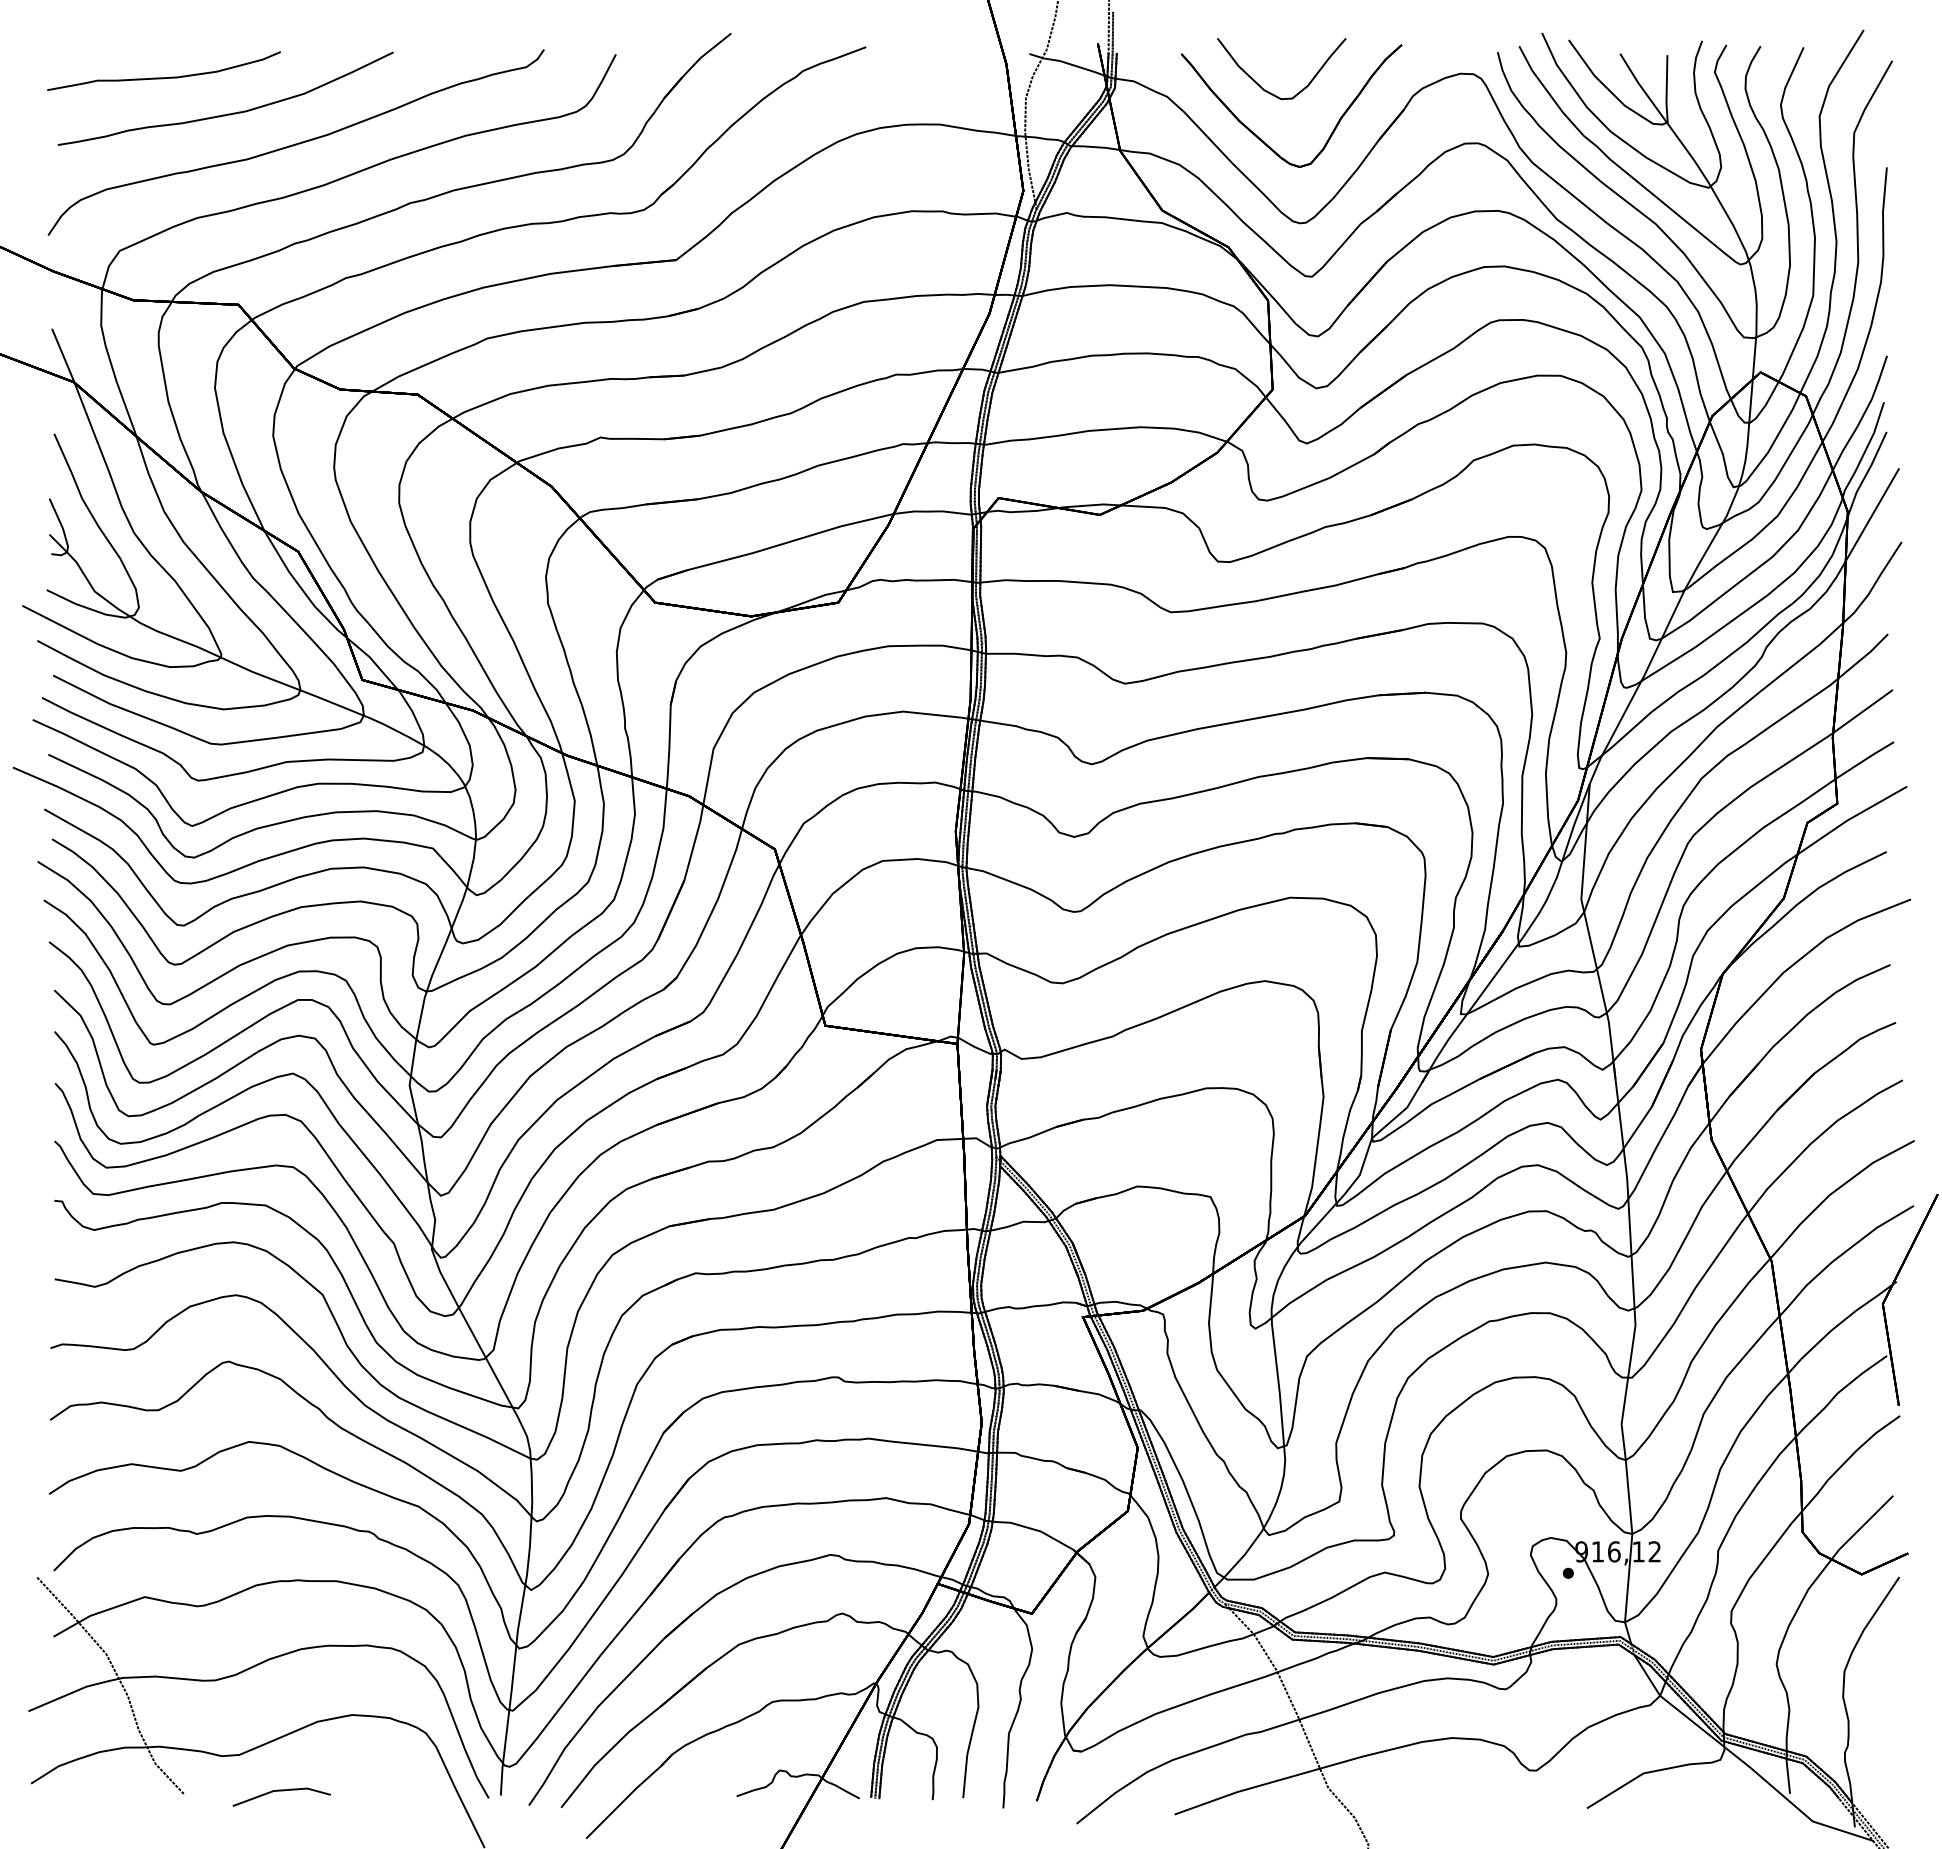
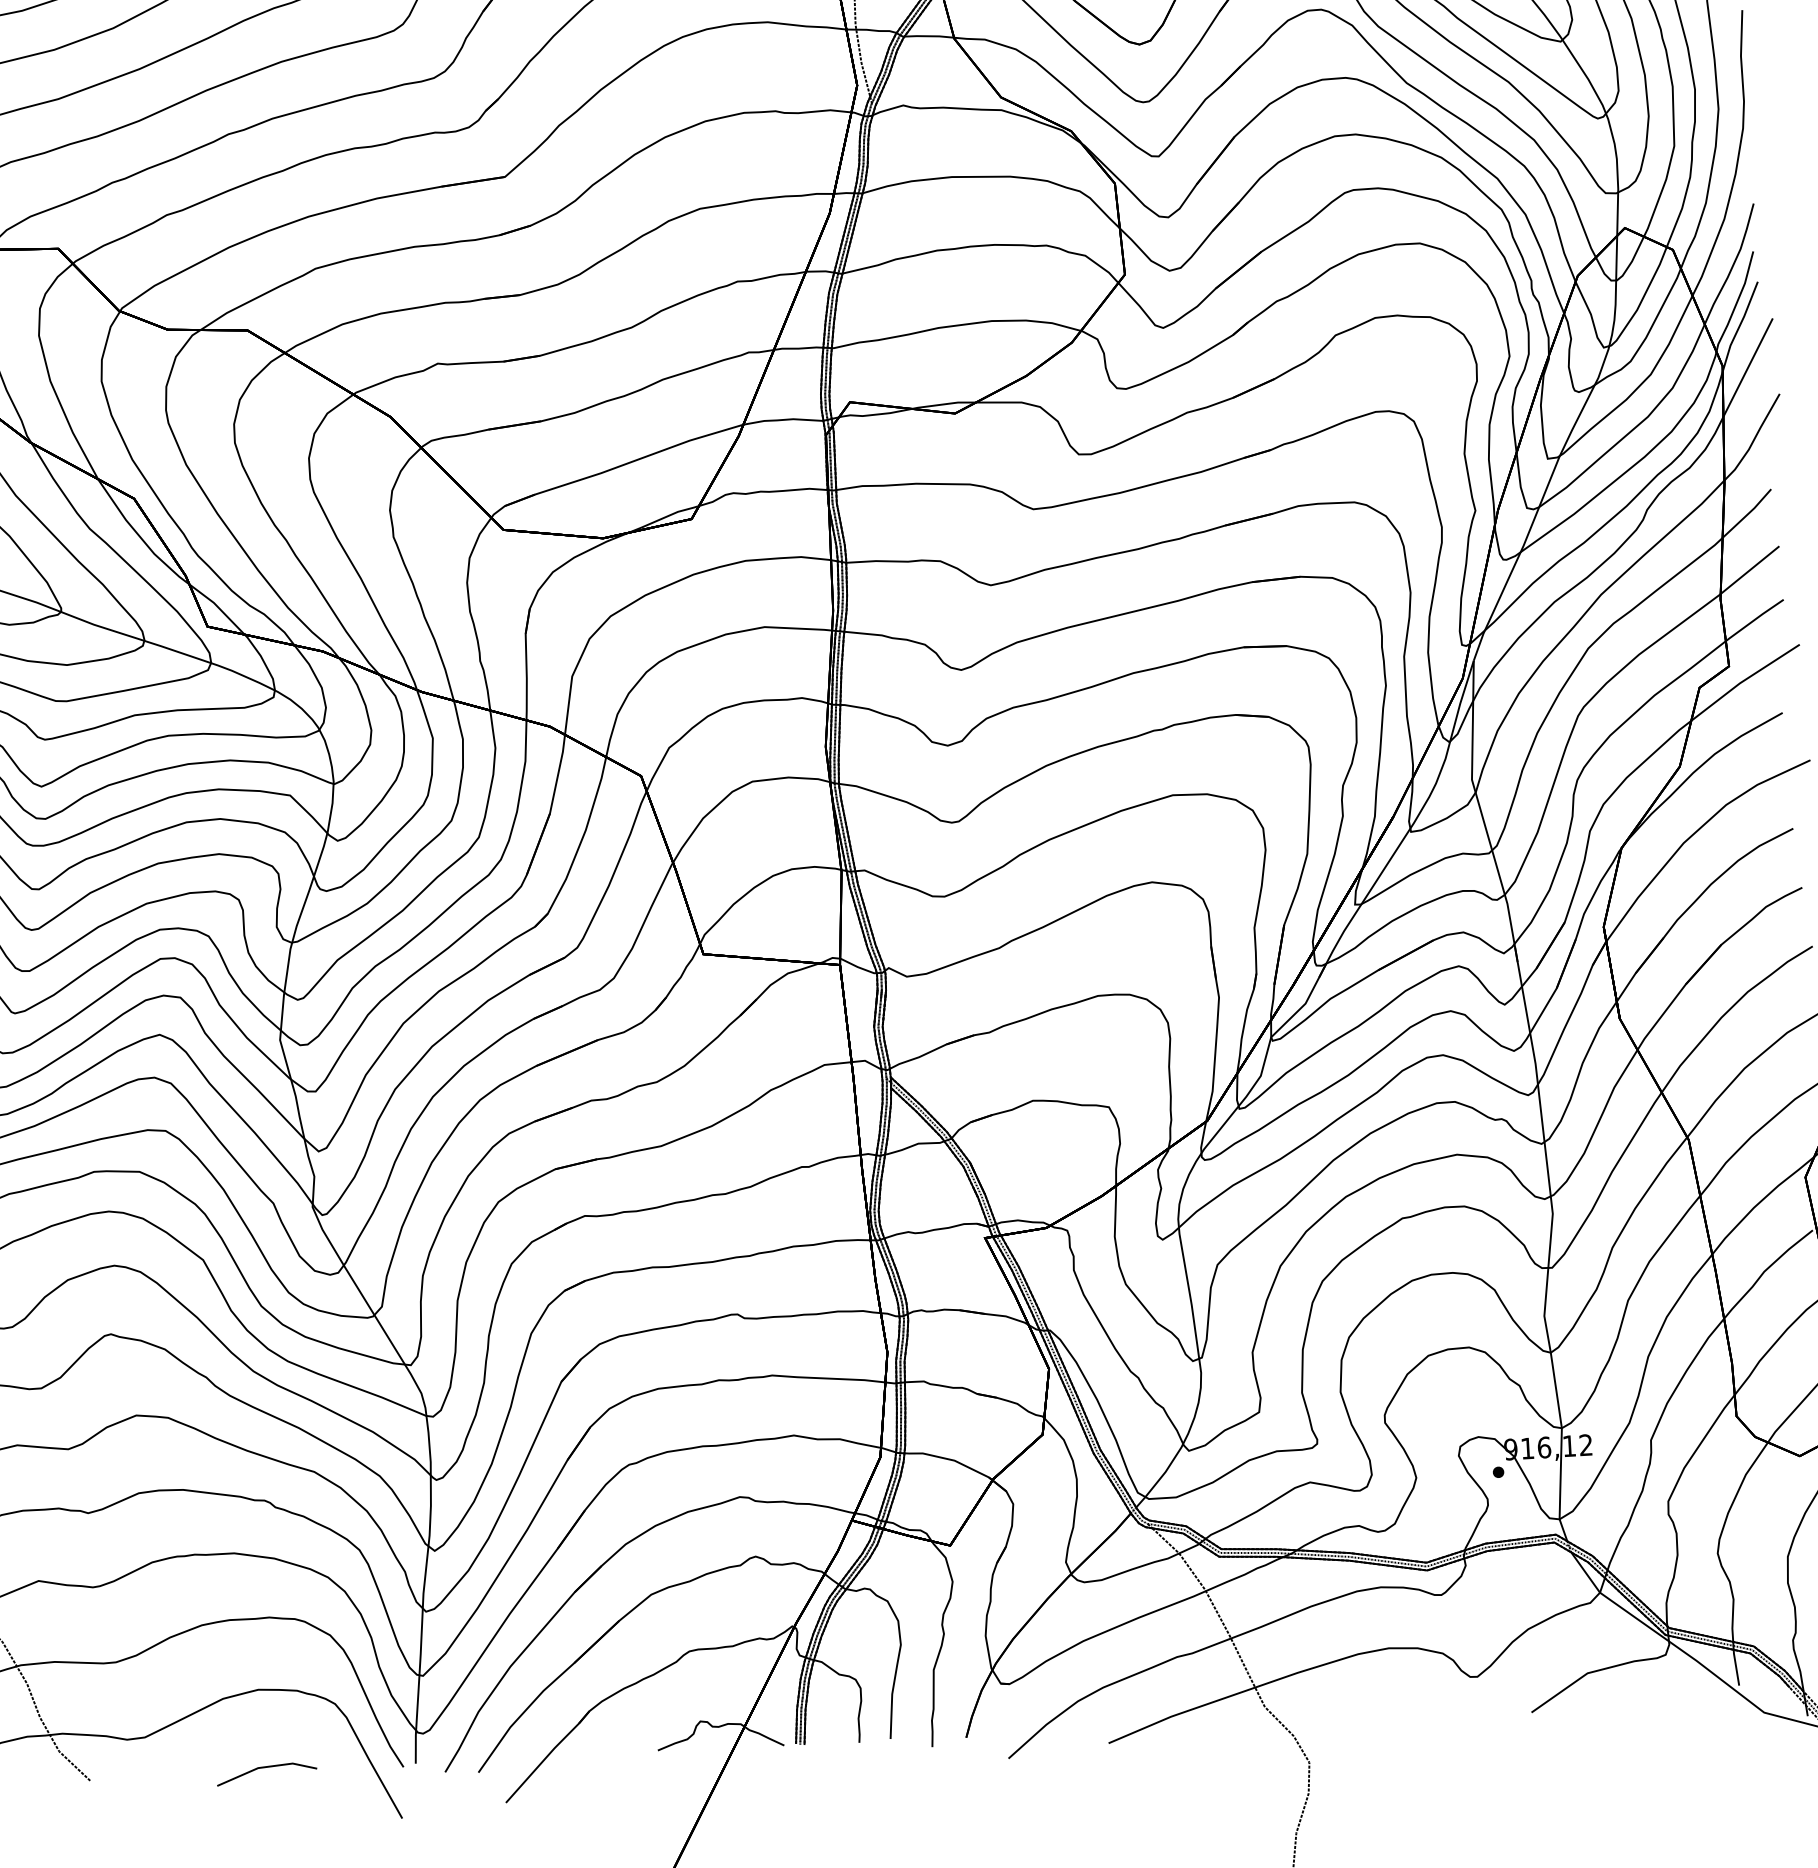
line: (281, 1791) -> (266, 1768), moved

